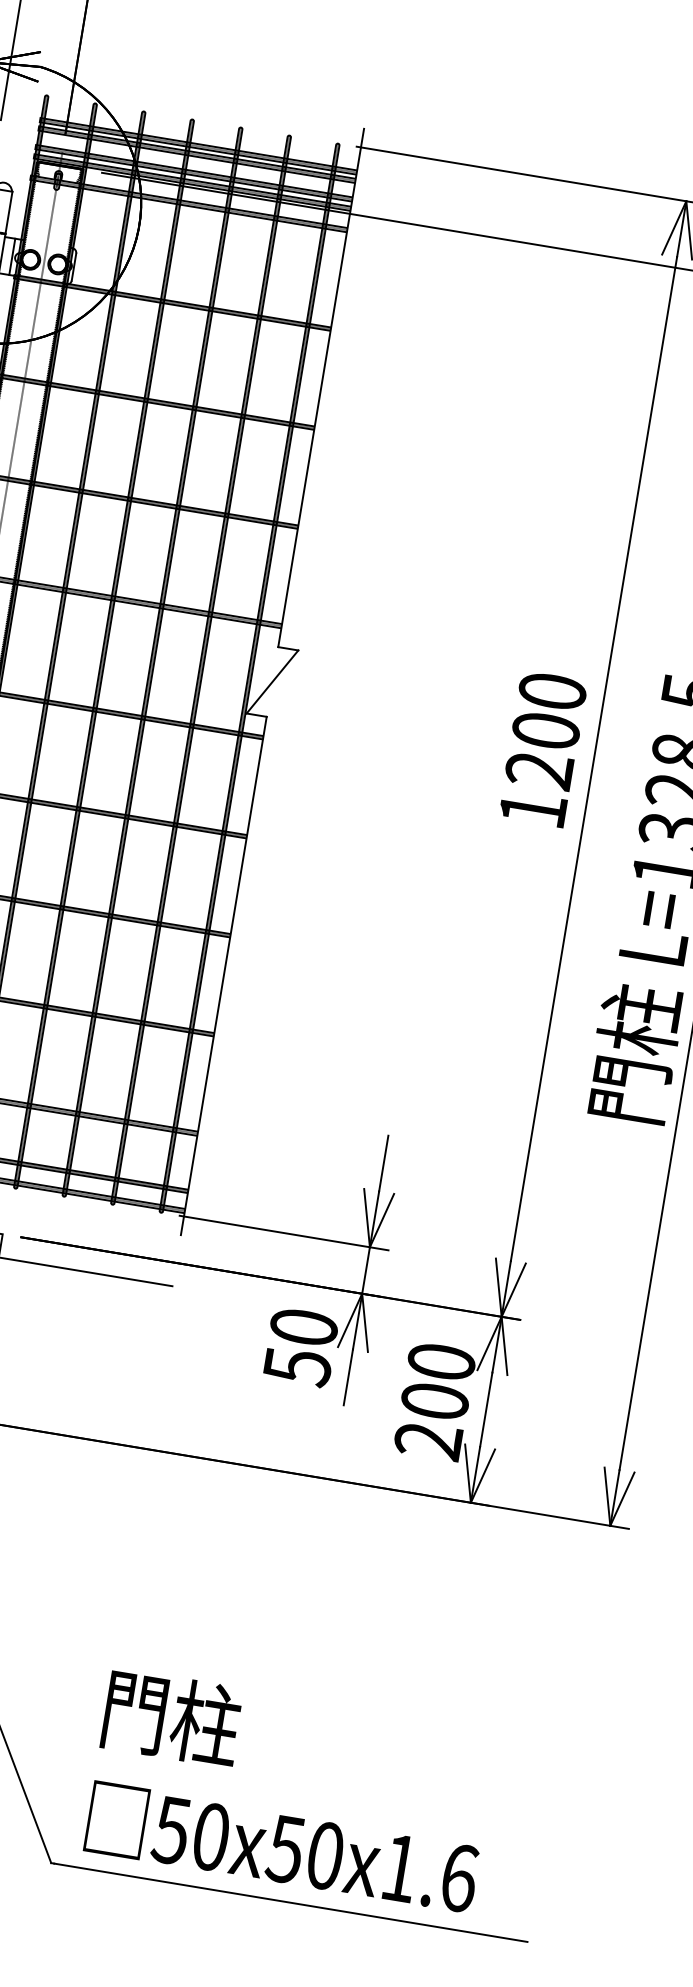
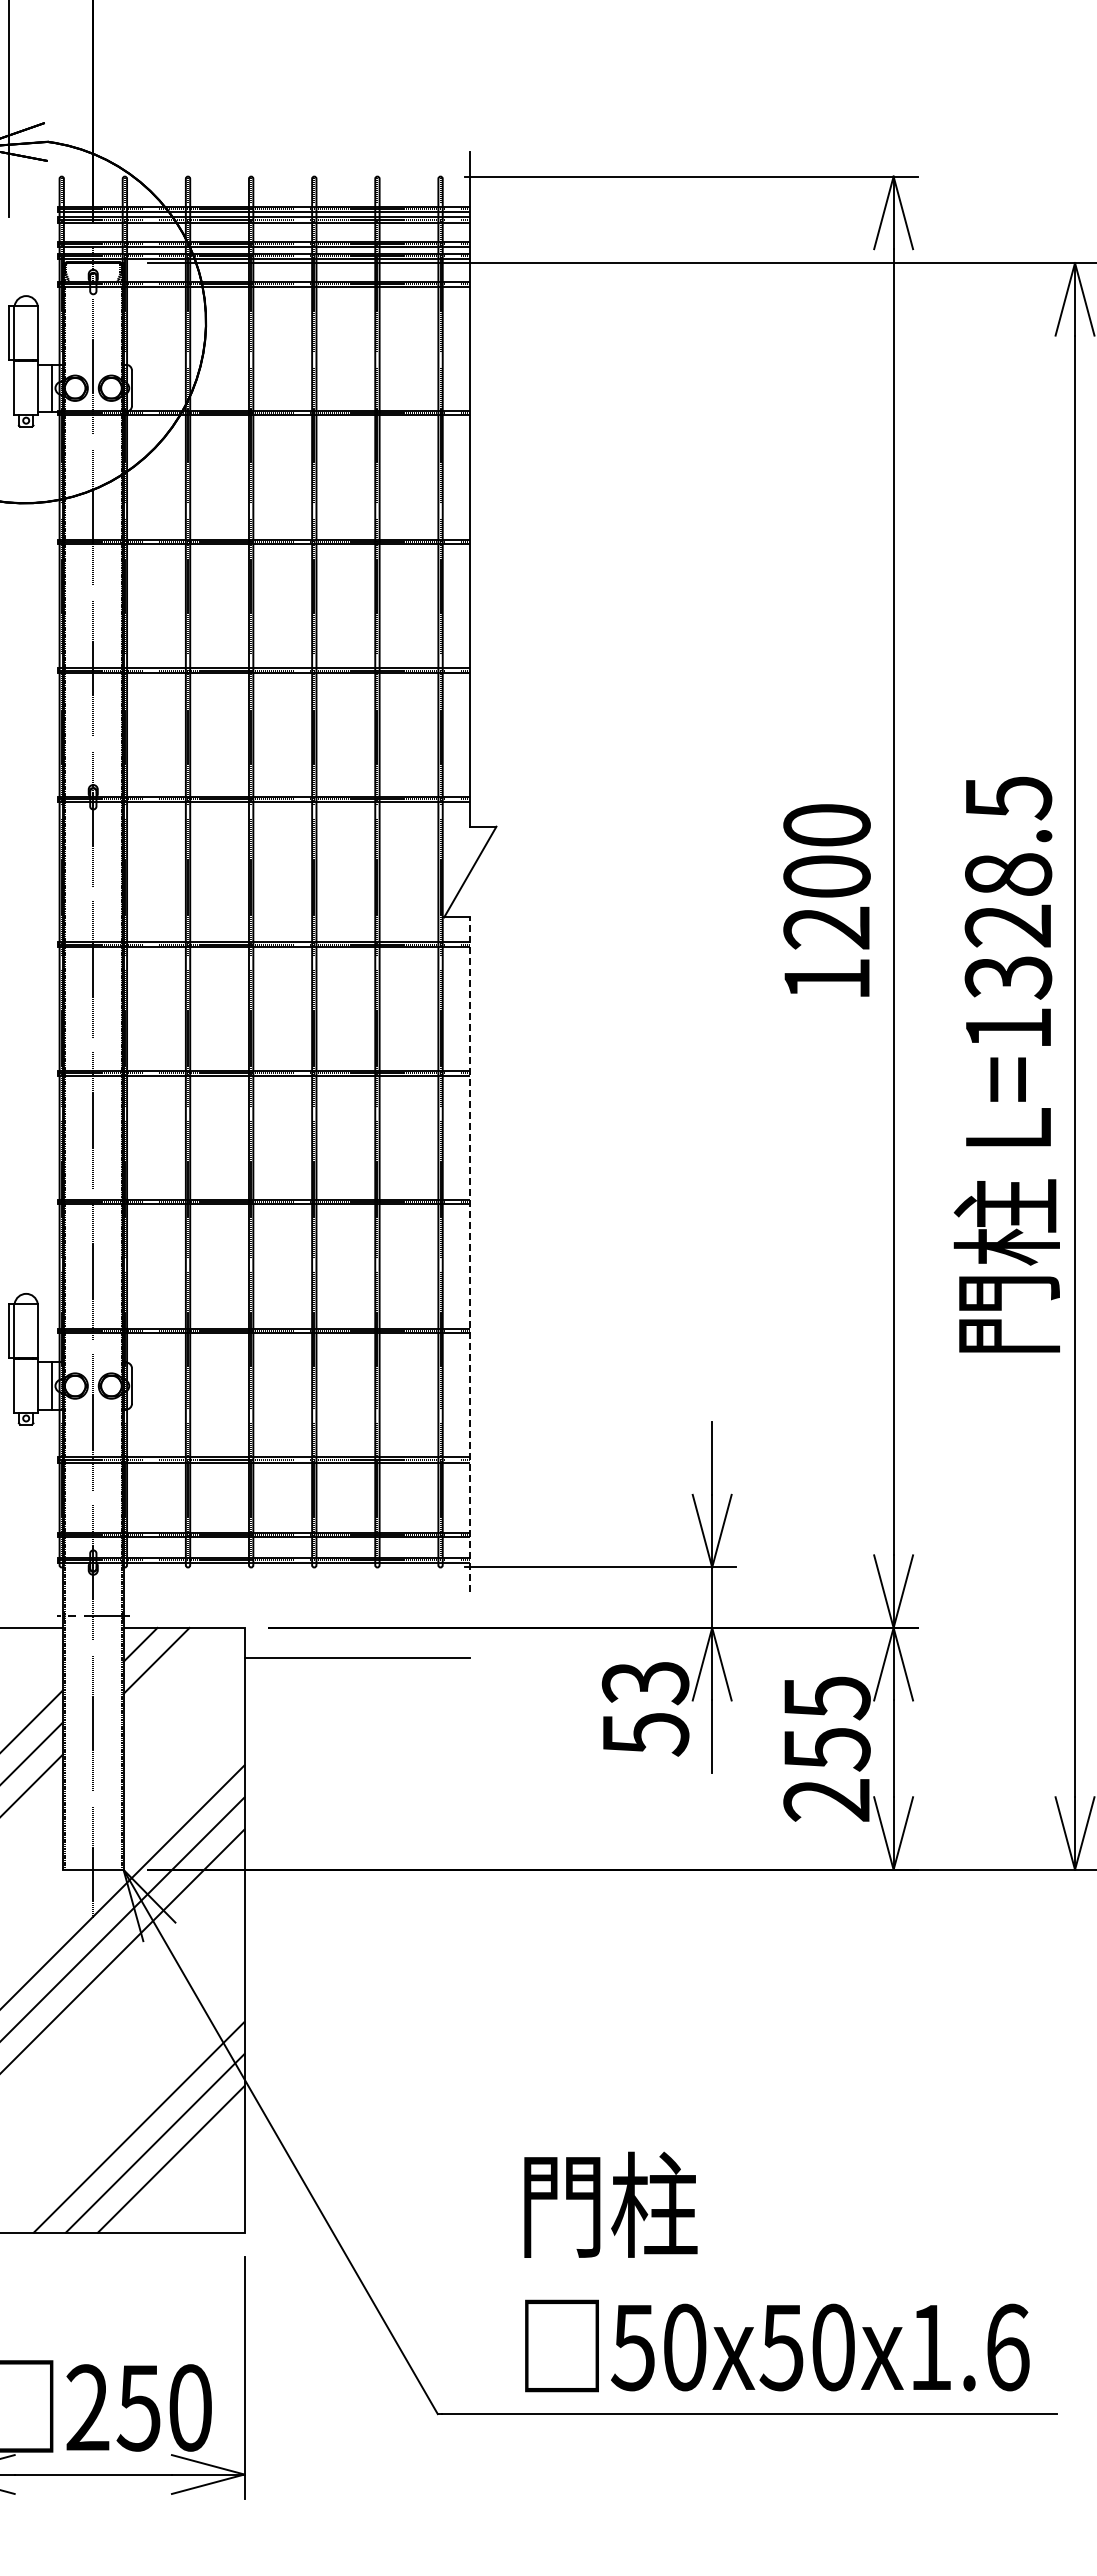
line: (223, 975) -> (470, 1254), solid -> dashed
text: (303, 1327) -> (645, 1683), 50 -> 53
text: (437, 1381) -> (826, 1723), 200 -> 255
text: (291, 1790) -> (776, 2271), moved

